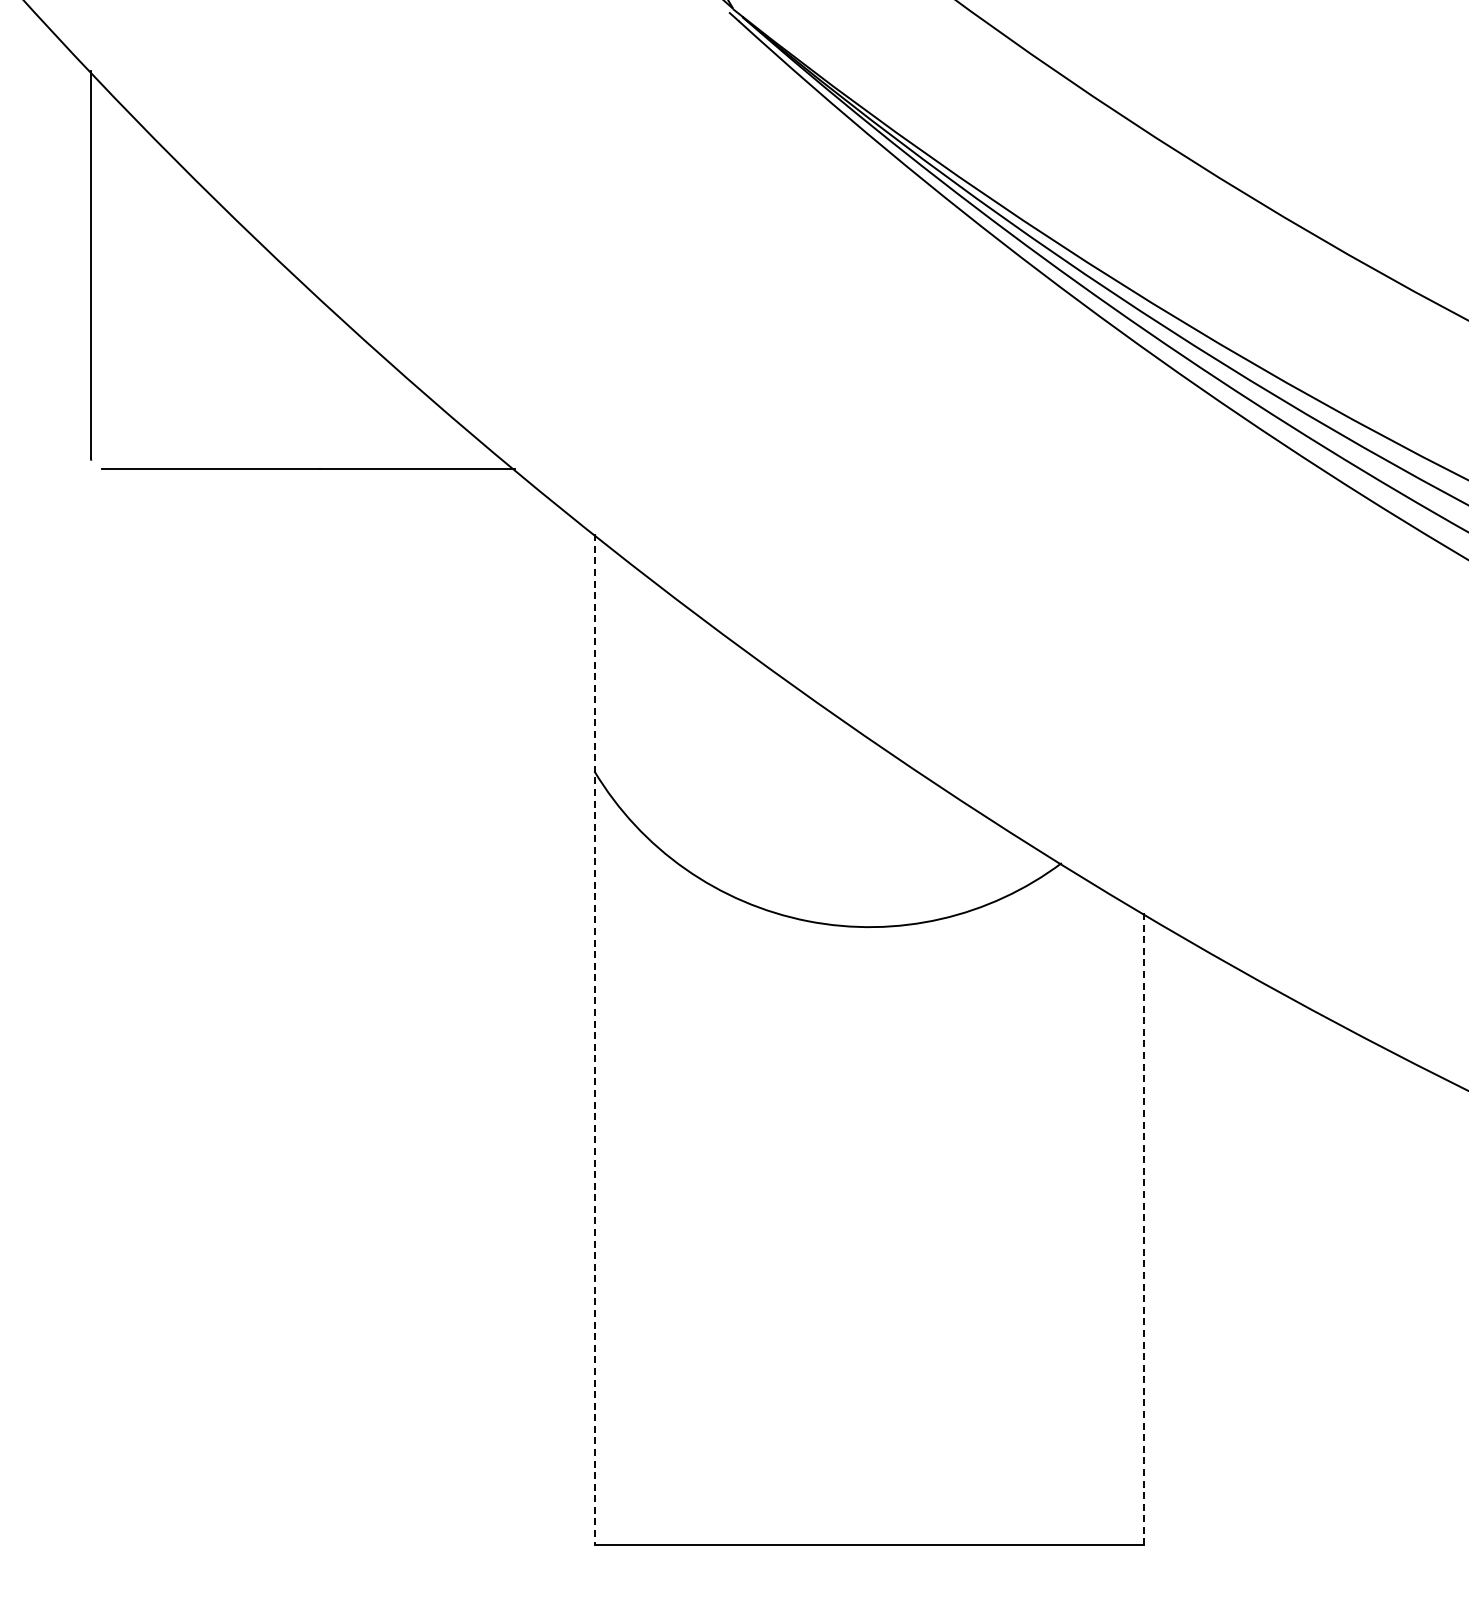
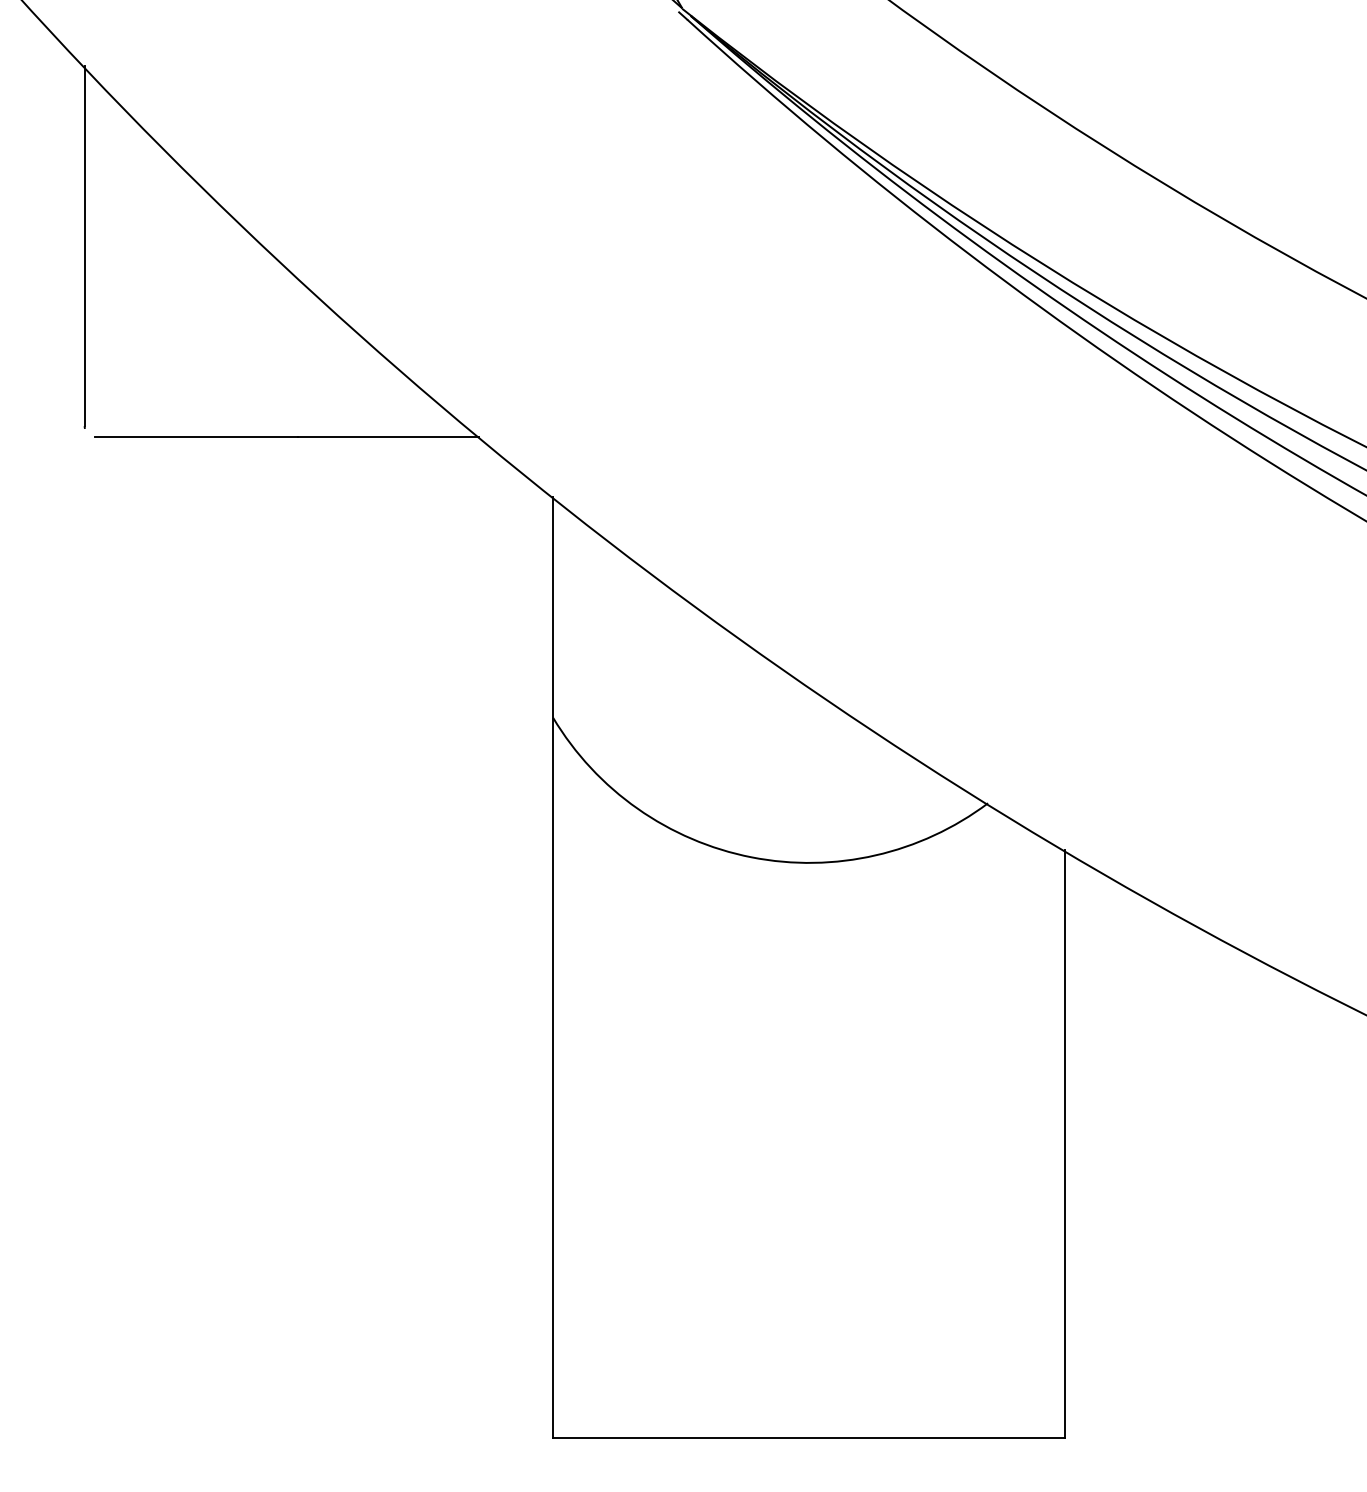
line: (594, 1039) -> (553, 967), dashed -> solid
line: (1144, 1229) -> (1065, 1144), dashed -> solid

